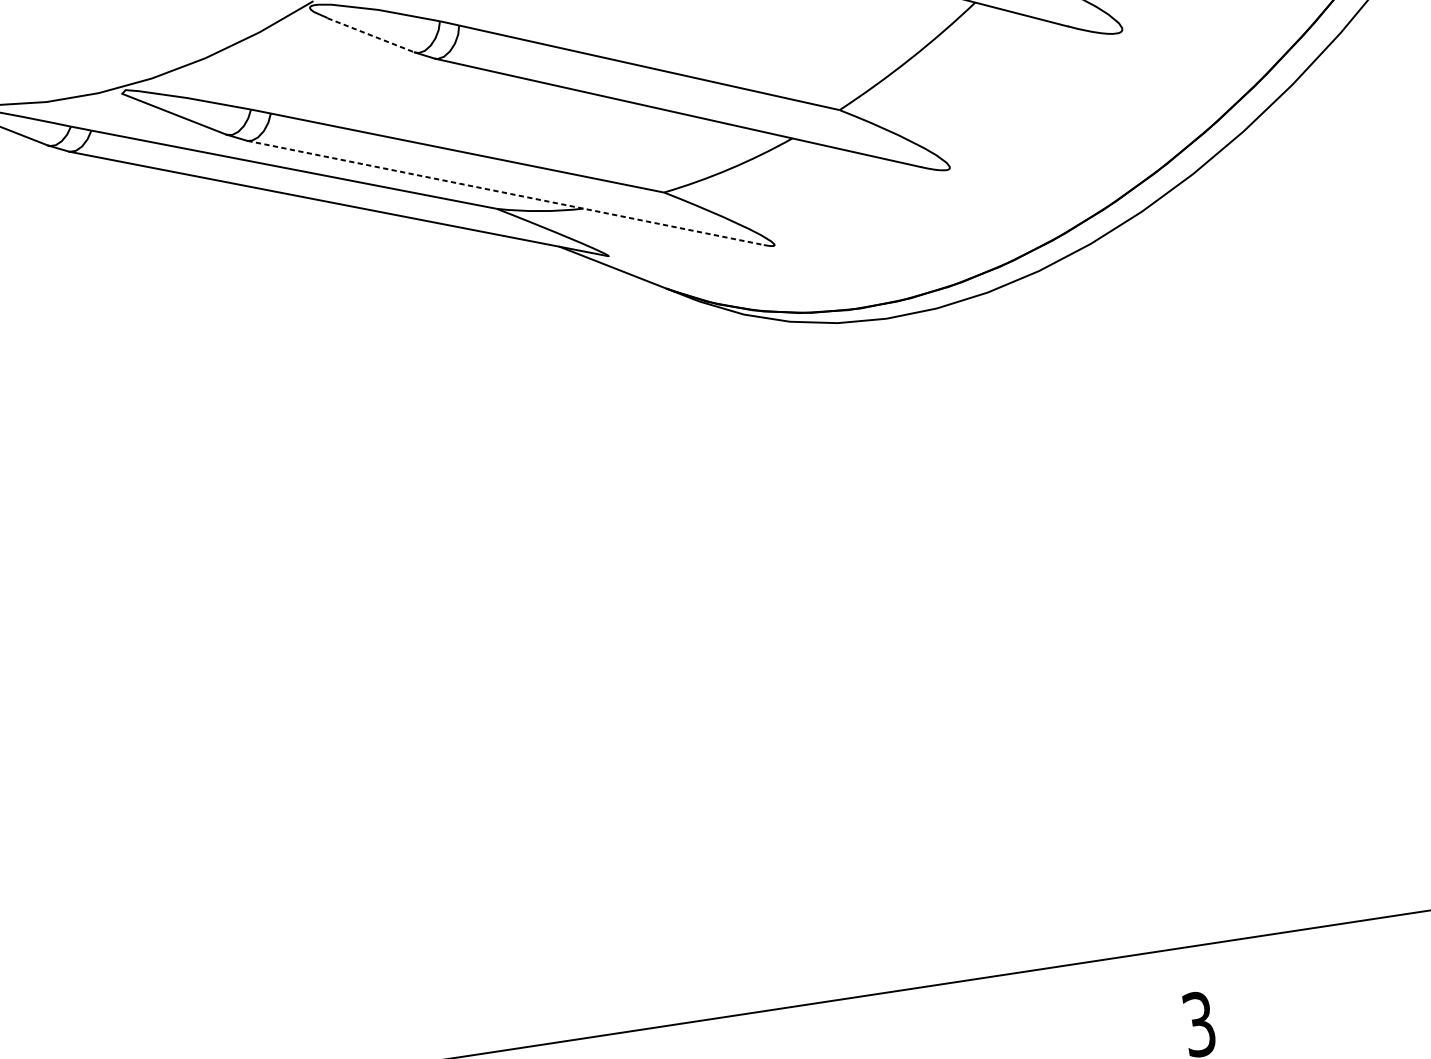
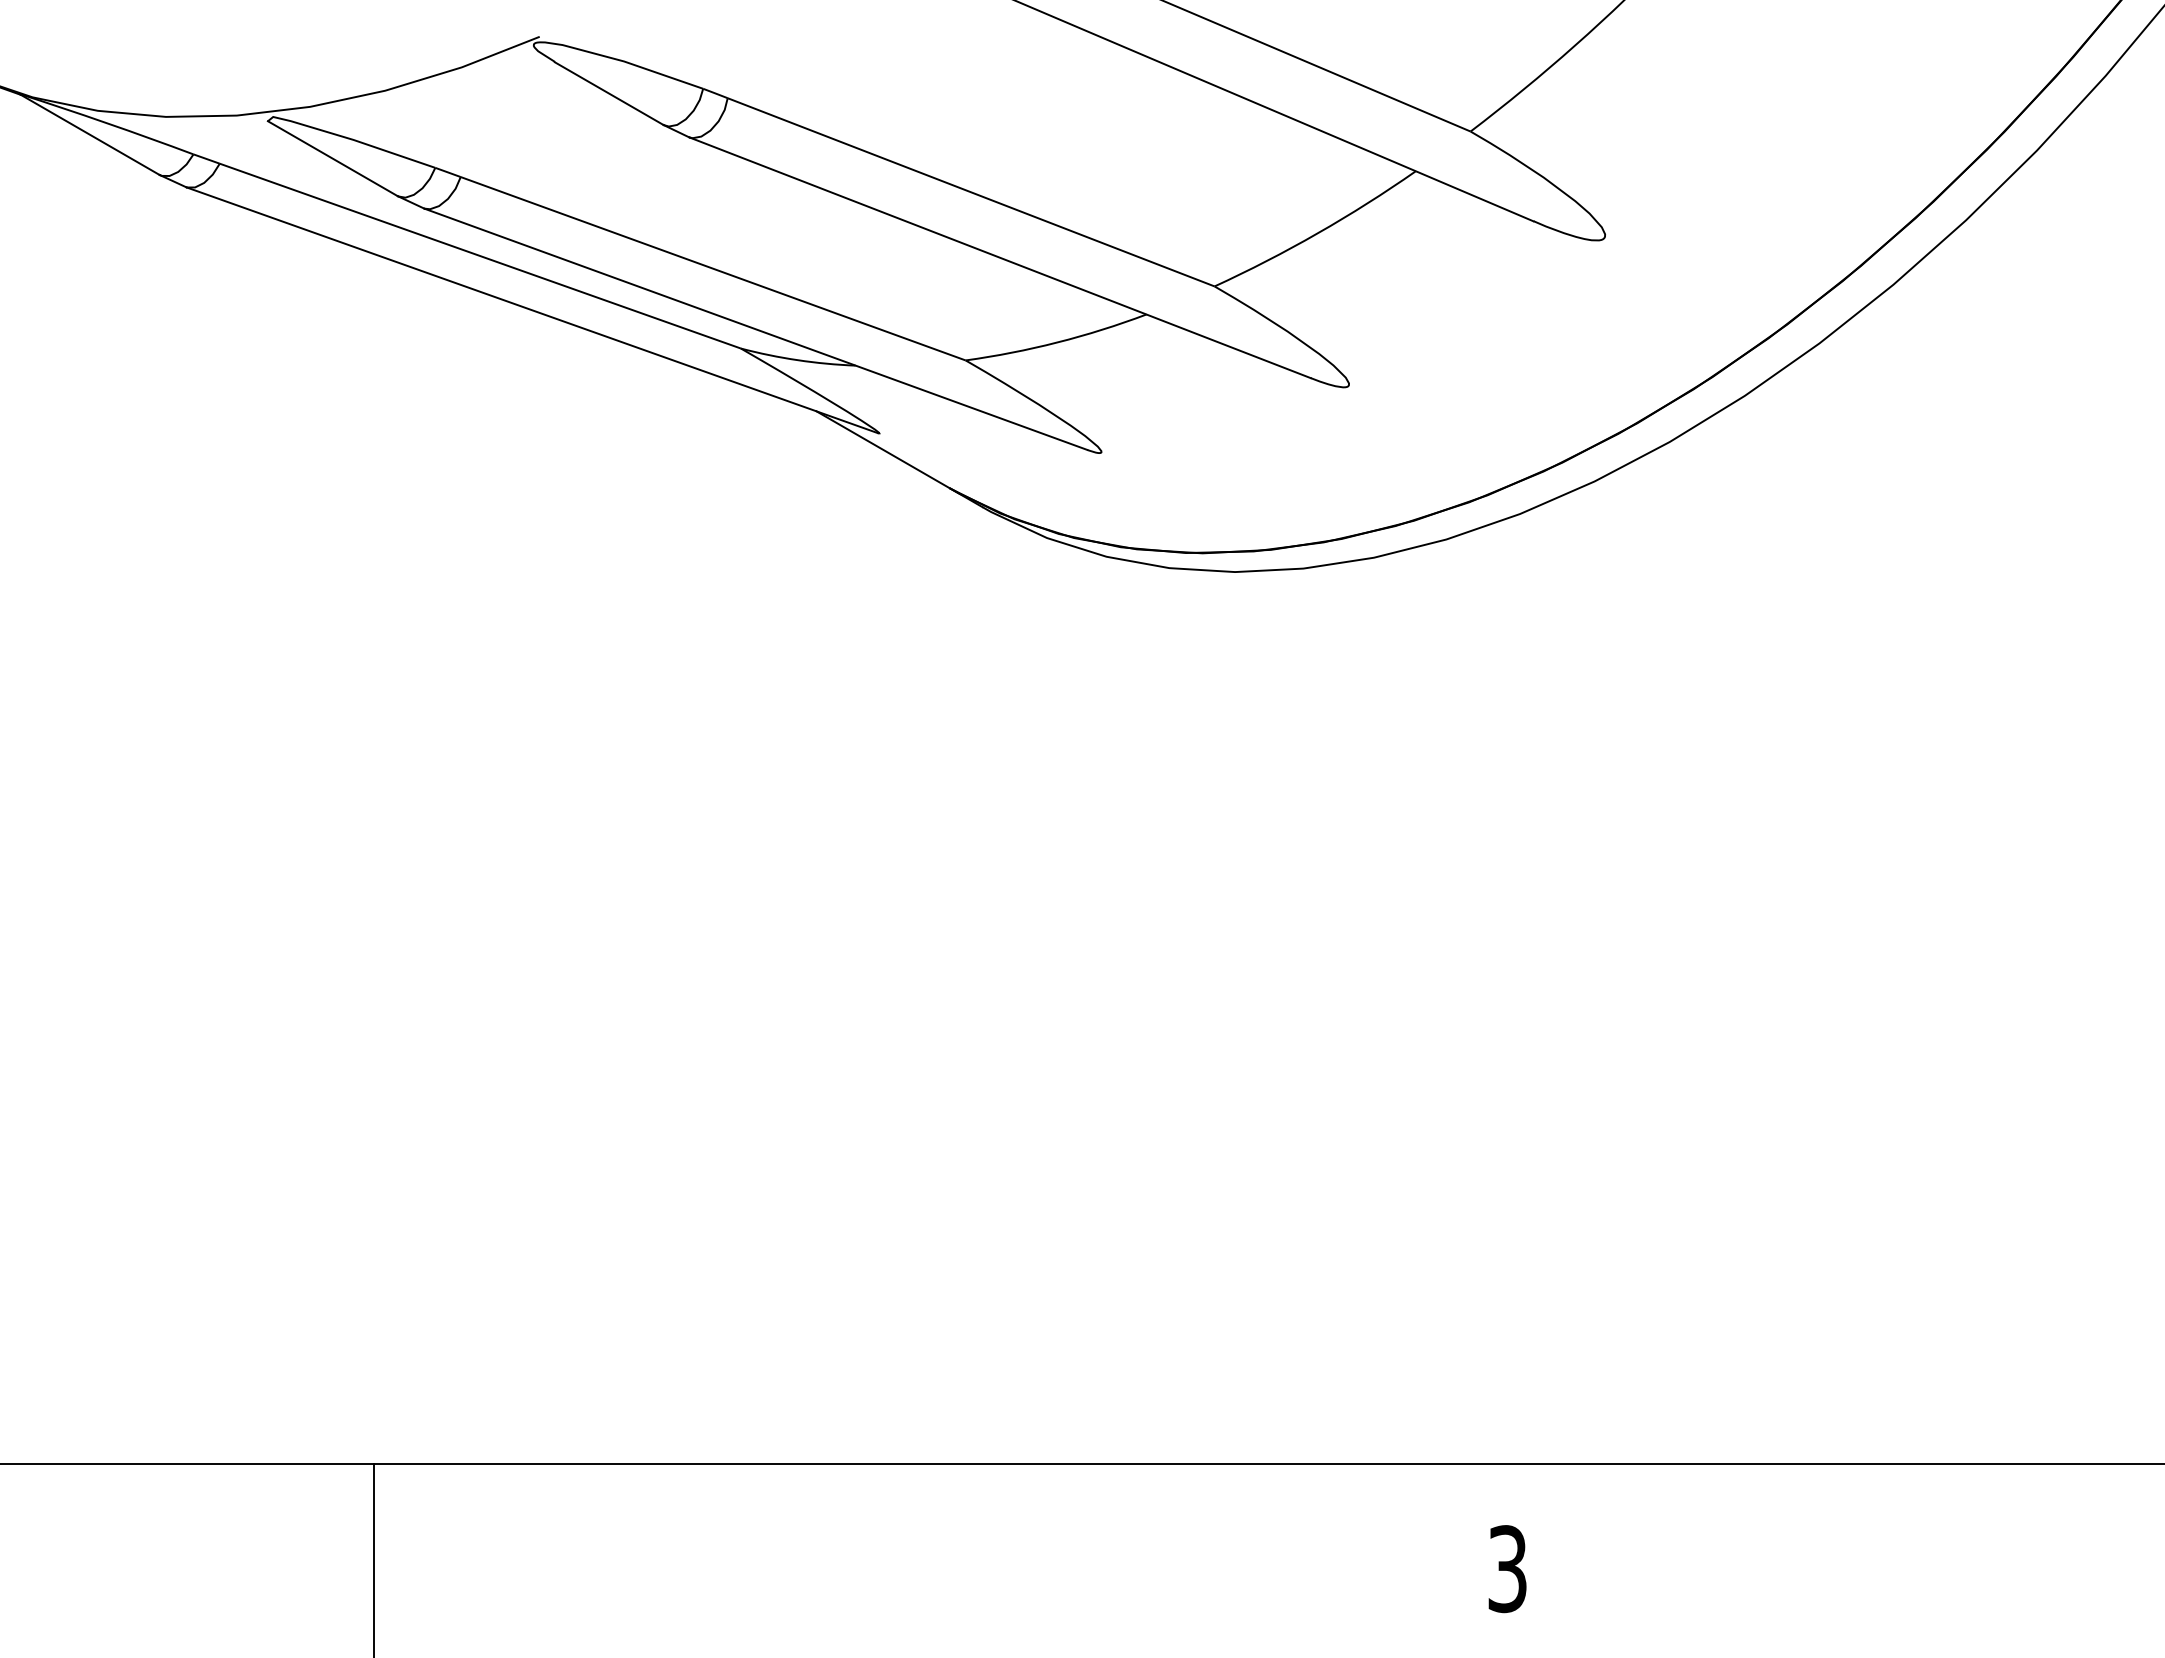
line: (371, 35) -> (609, 93), dashed -> solid
line: (505, 193) -> (755, 329), dashed -> solid

